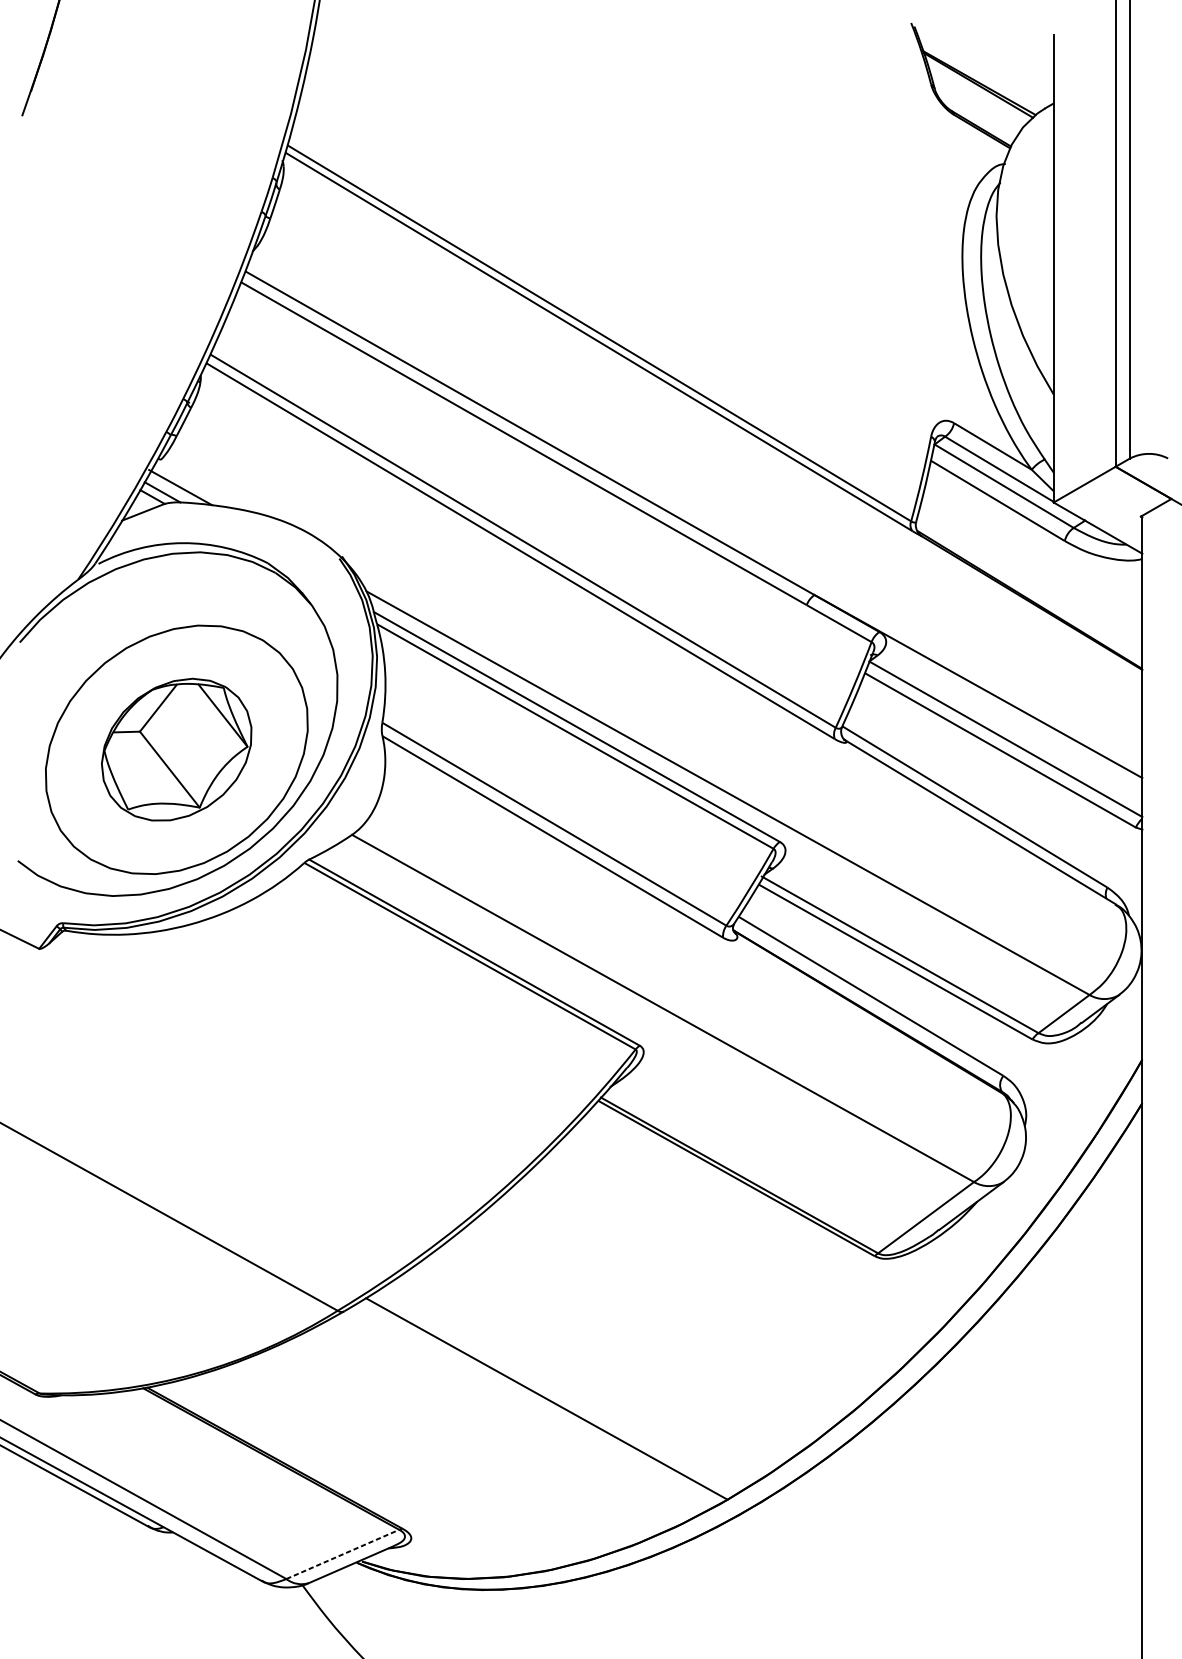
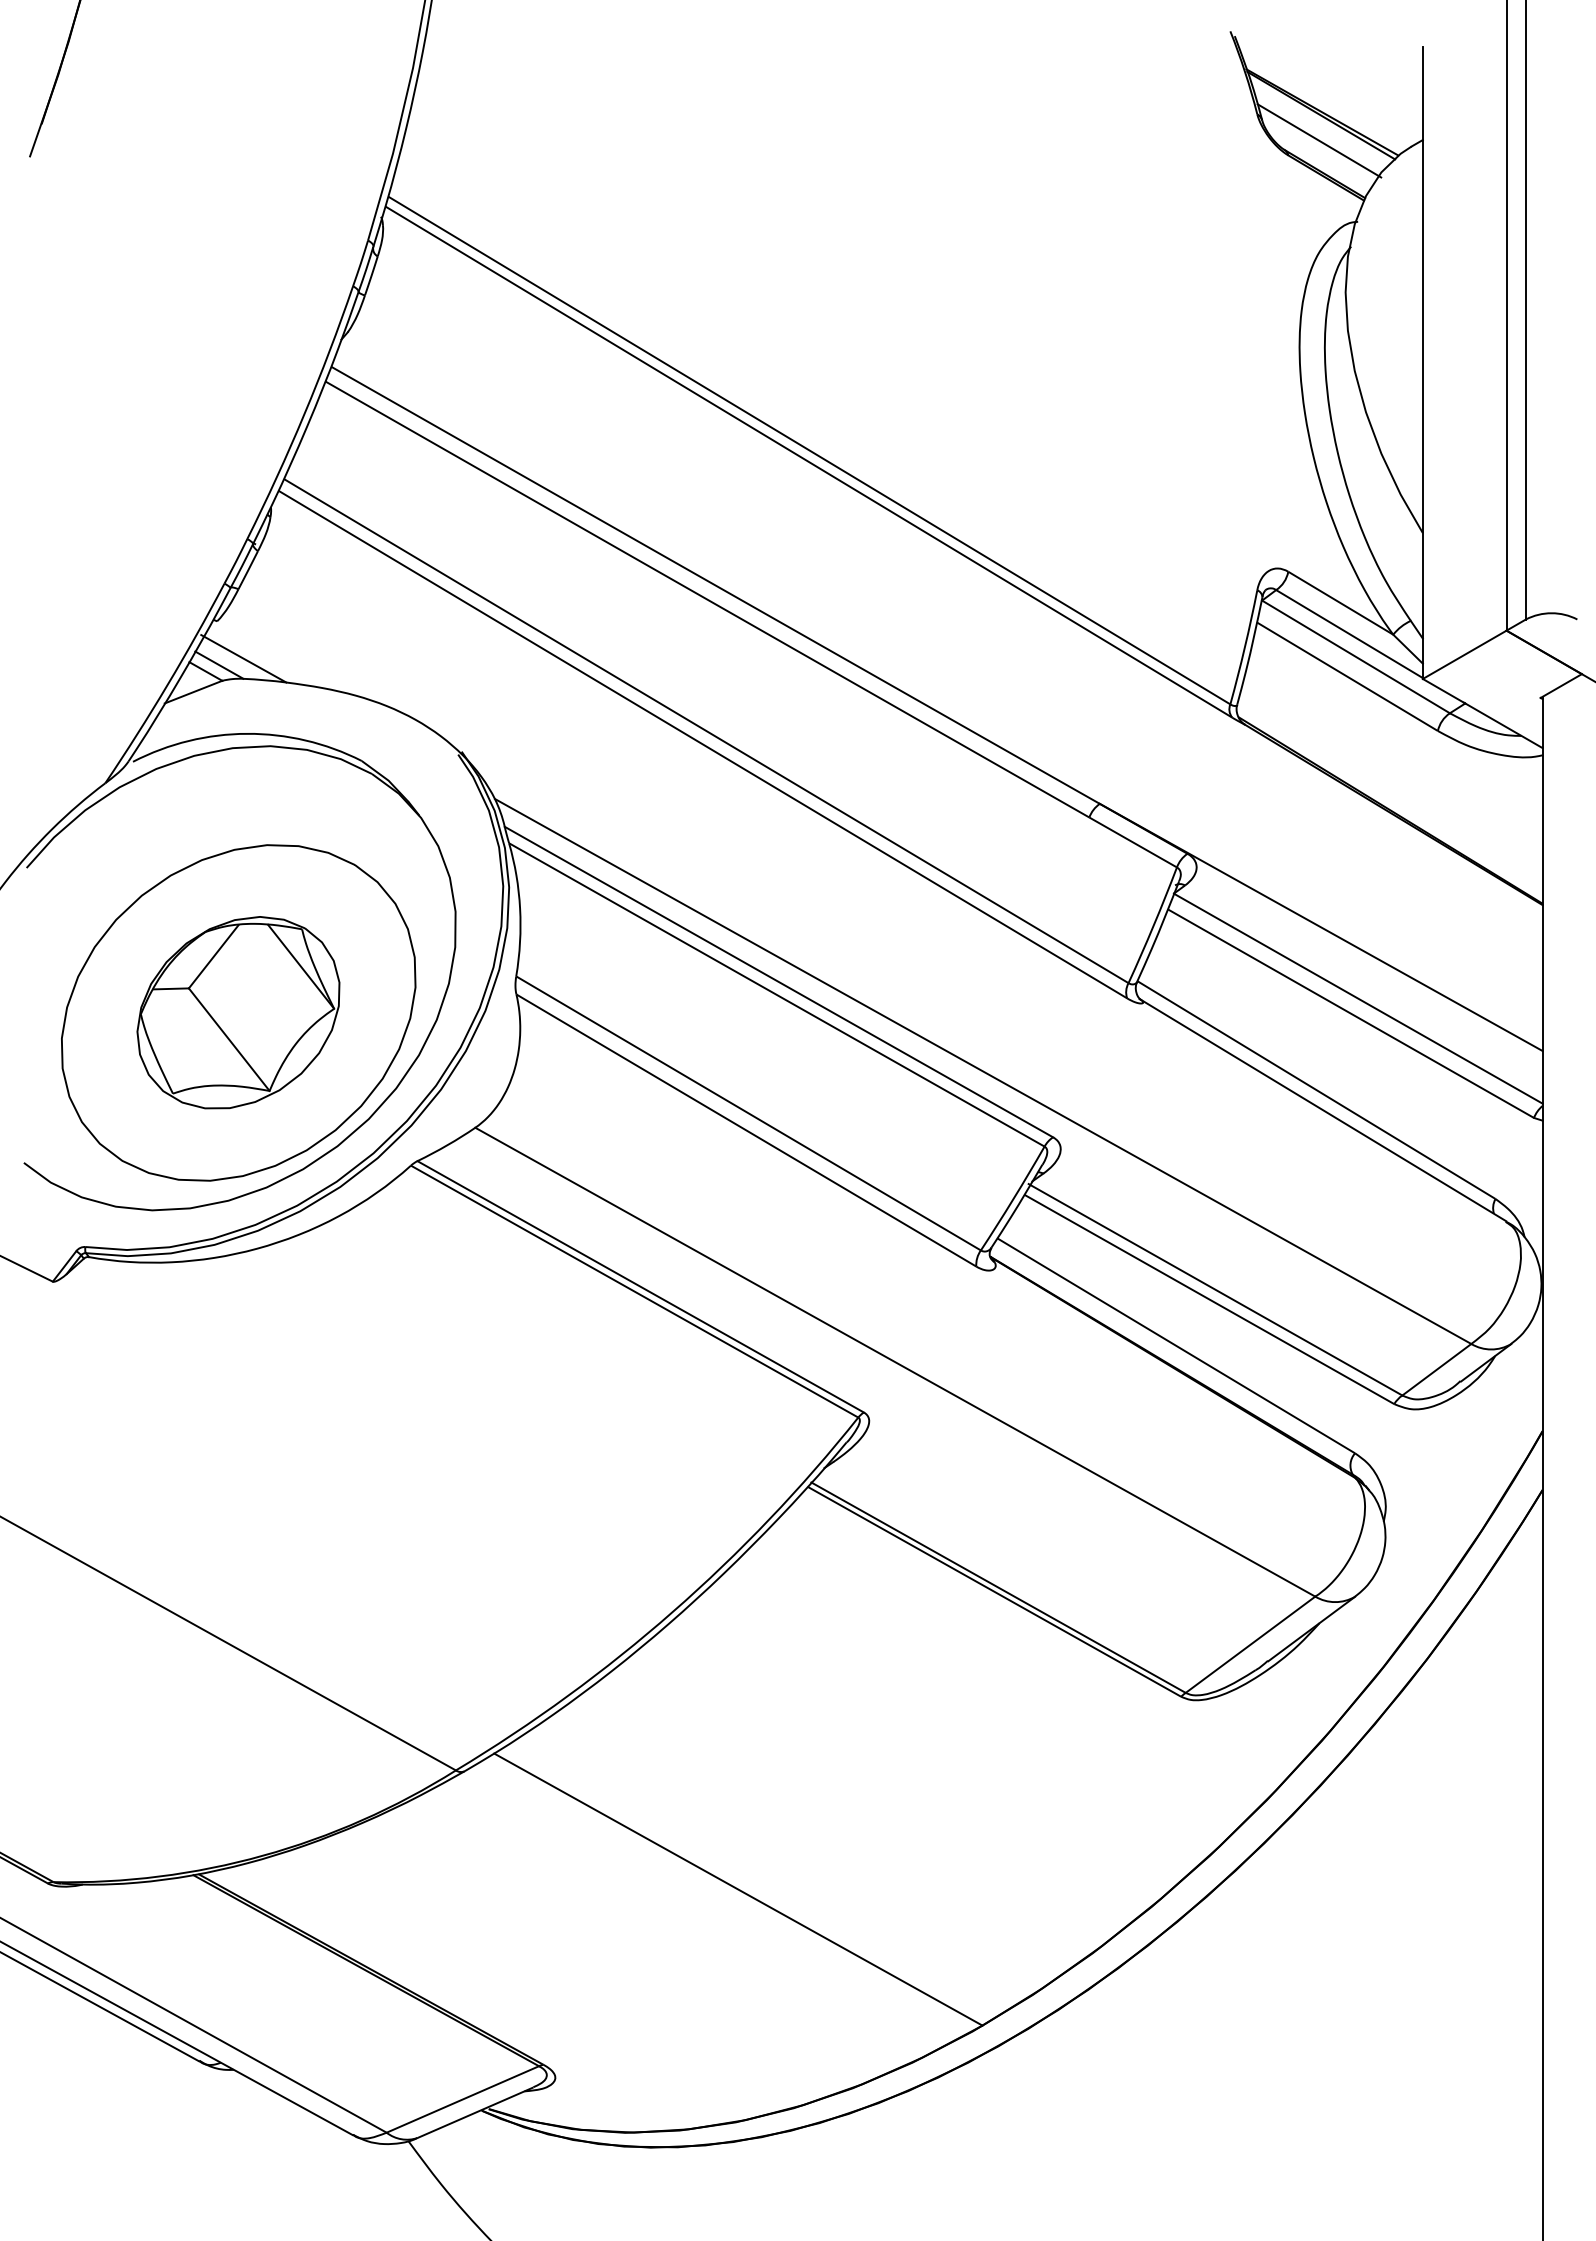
line: (977, 103) -> (1319, 140), added
line: (343, 1554) -> (463, 2099), dashed -> solid

